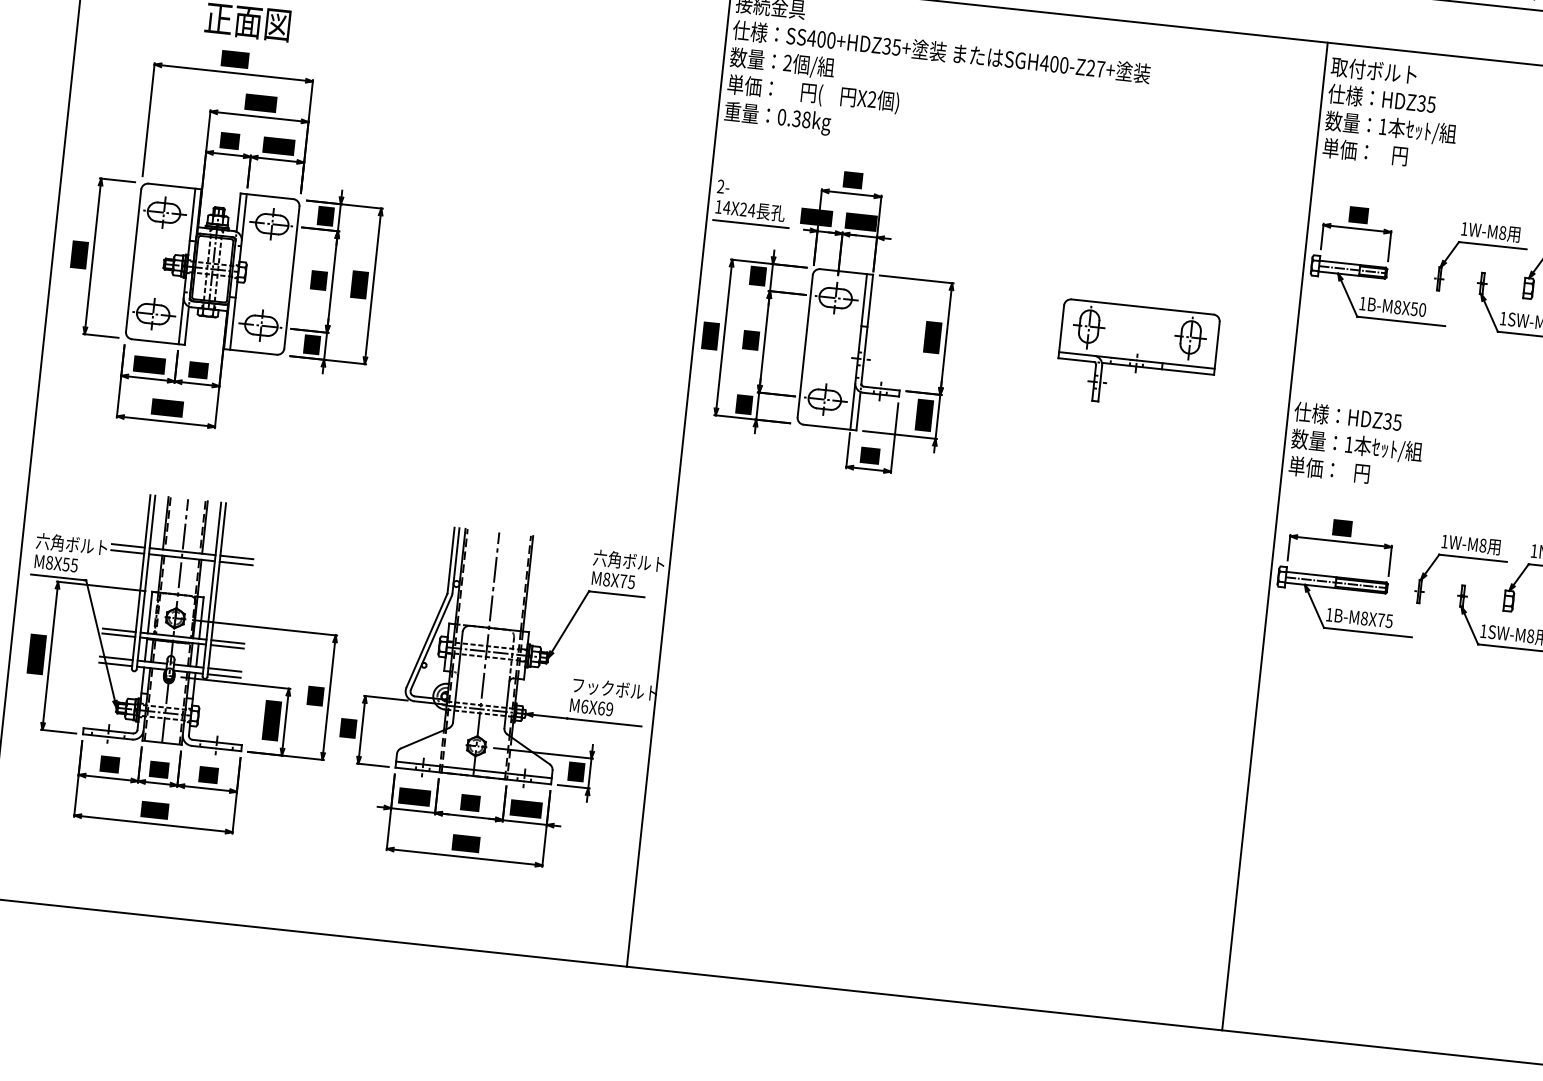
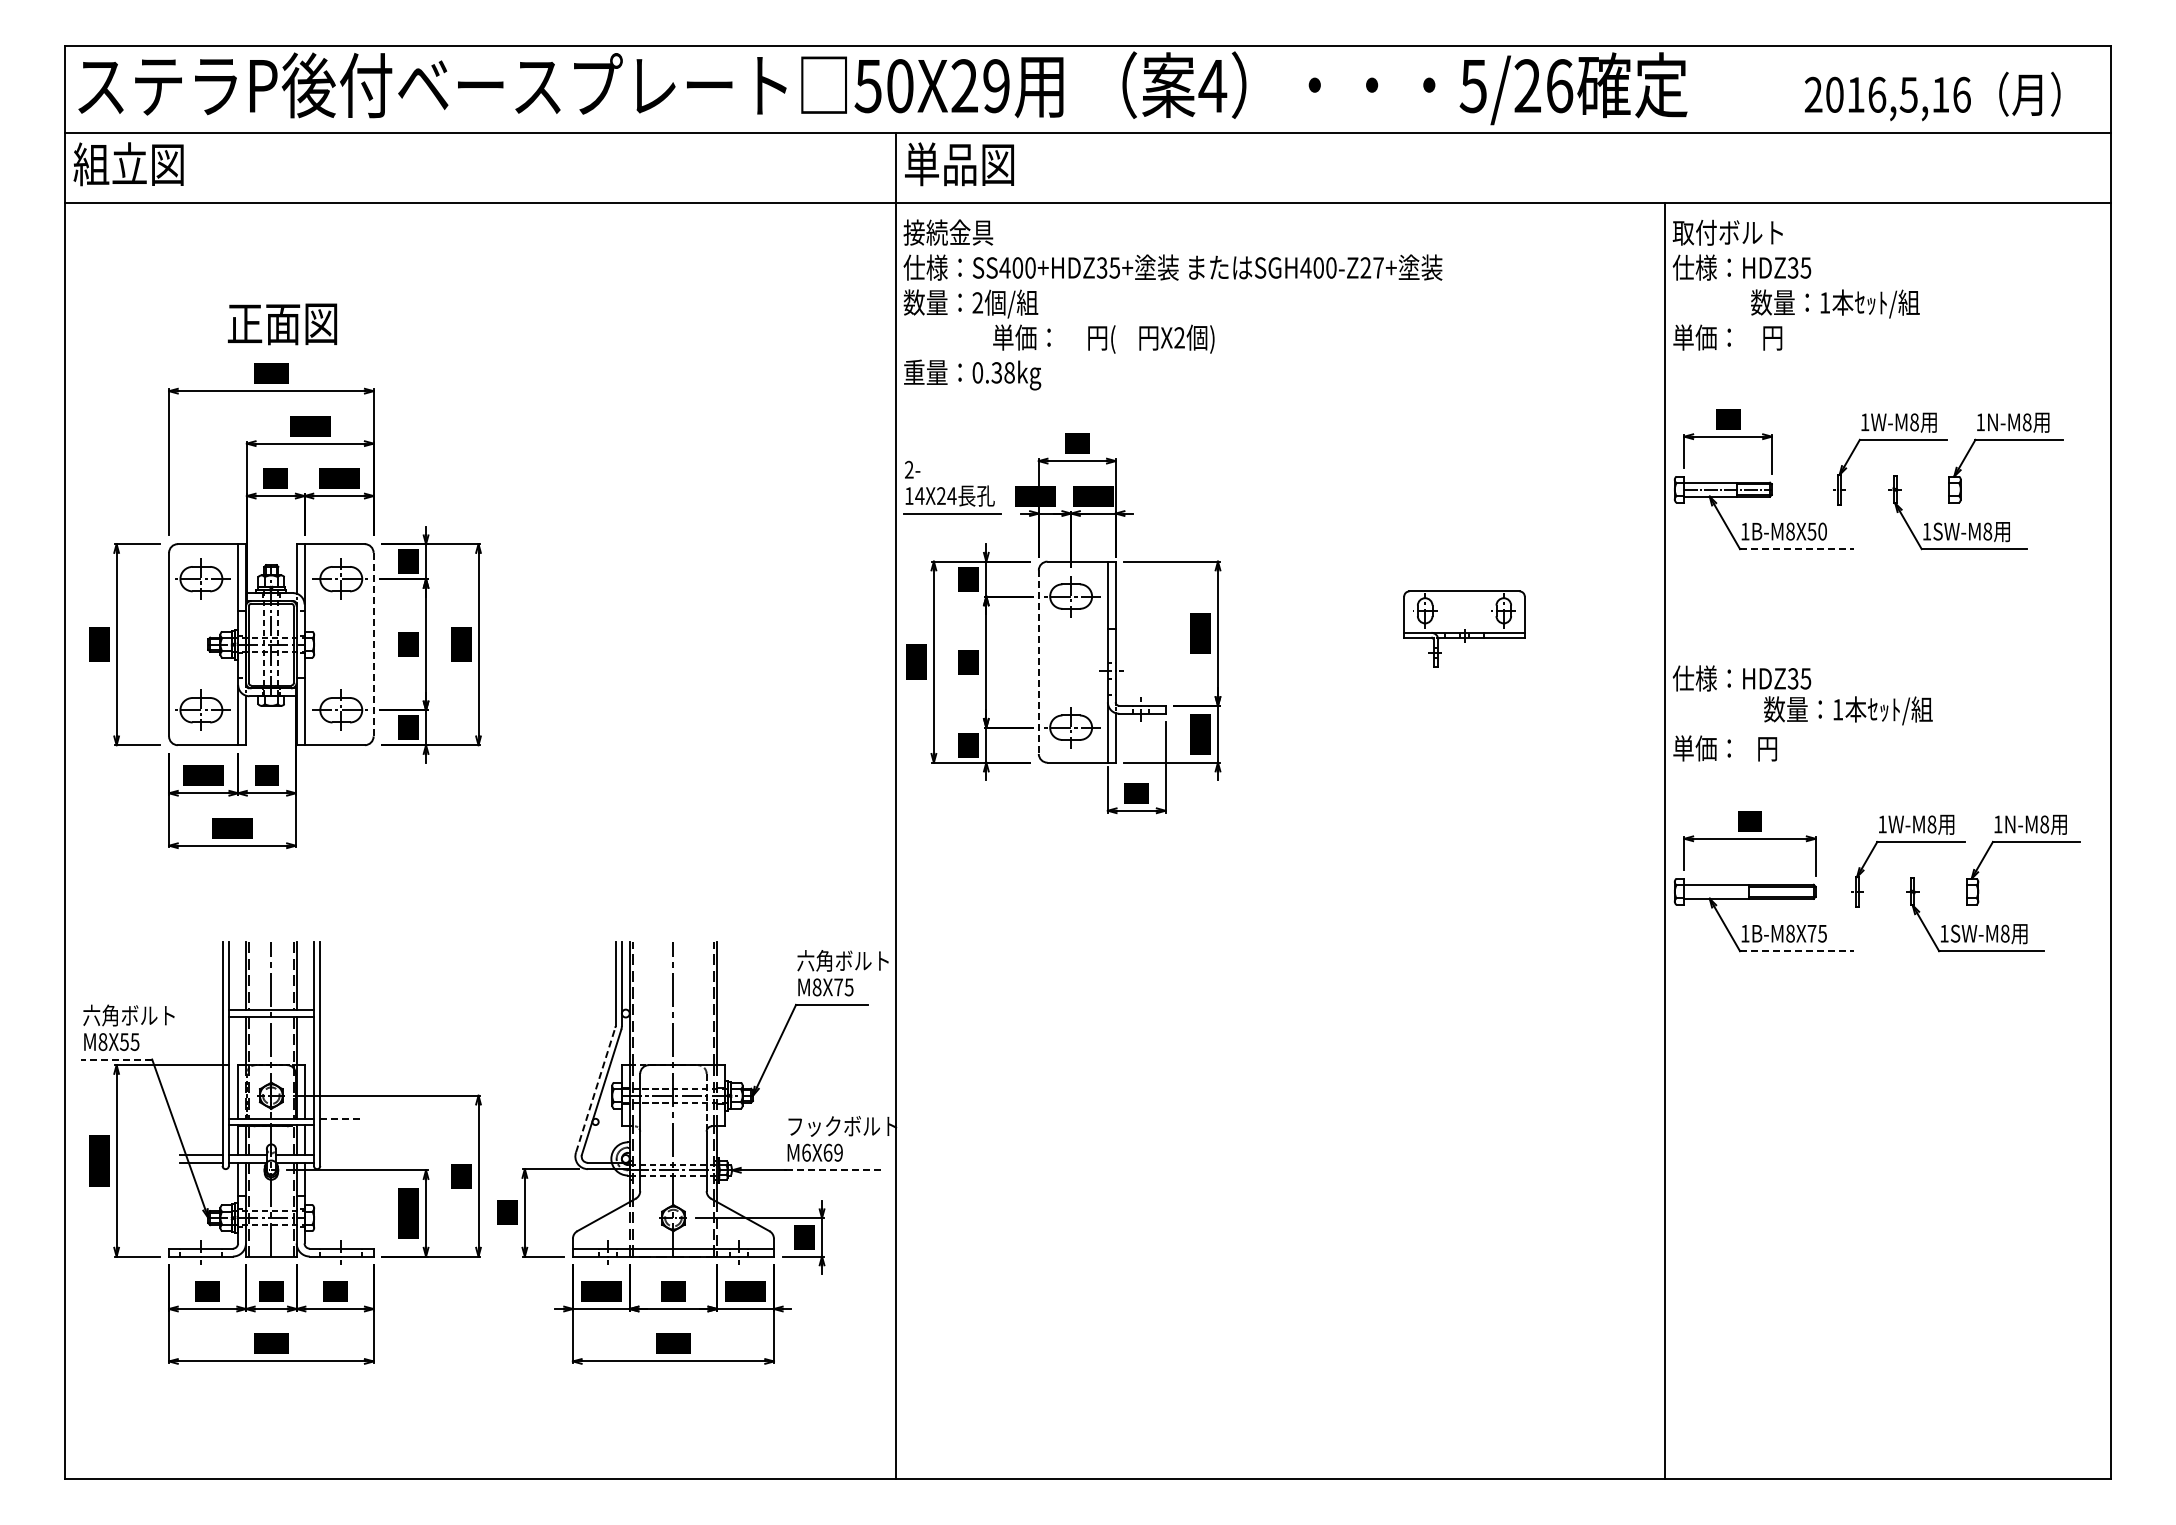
text: (813, 93) -> (1103, 338), moved
text: (1391, 128) -> (1835, 303), moved
line: (291, 277) -> (373, 644), solid -> dashed
line: (1400, 321) -> (1796, 549), solid -> dashed
line: (804, 346) -> (1038, 662), solid -> dashed
part: (1137, 356) -> (1464, 629), size x0.6
text: (1357, 446) -> (1848, 710), moved
line: (128, 545) -> (201, 1009), removed
line: (127, 551) -> (201, 1017), removed
line: (236, 557) -> (341, 1009), removed
line: (236, 563) -> (341, 1017), removed
line: (58, 577) -> (116, 1059), solid -> dashed
line: (1336, 582) -> (1749, 891), removed
line: (119, 630) -> (201, 1118), removed
line: (1367, 632) -> (1796, 951), solid -> dashed
line: (118, 635) -> (201, 1125), removed
line: (426, 640) -> (595, 1089), solid -> dashed
line: (228, 641) -> (342, 1118), solid -> dashed
line: (227, 647) -> (341, 1125), removed
line: (224, 669) -> (341, 1154), removed
line: (224, 675) -> (341, 1162), removed
line: (604, 722) -> (833, 1170), solid -> dashed

